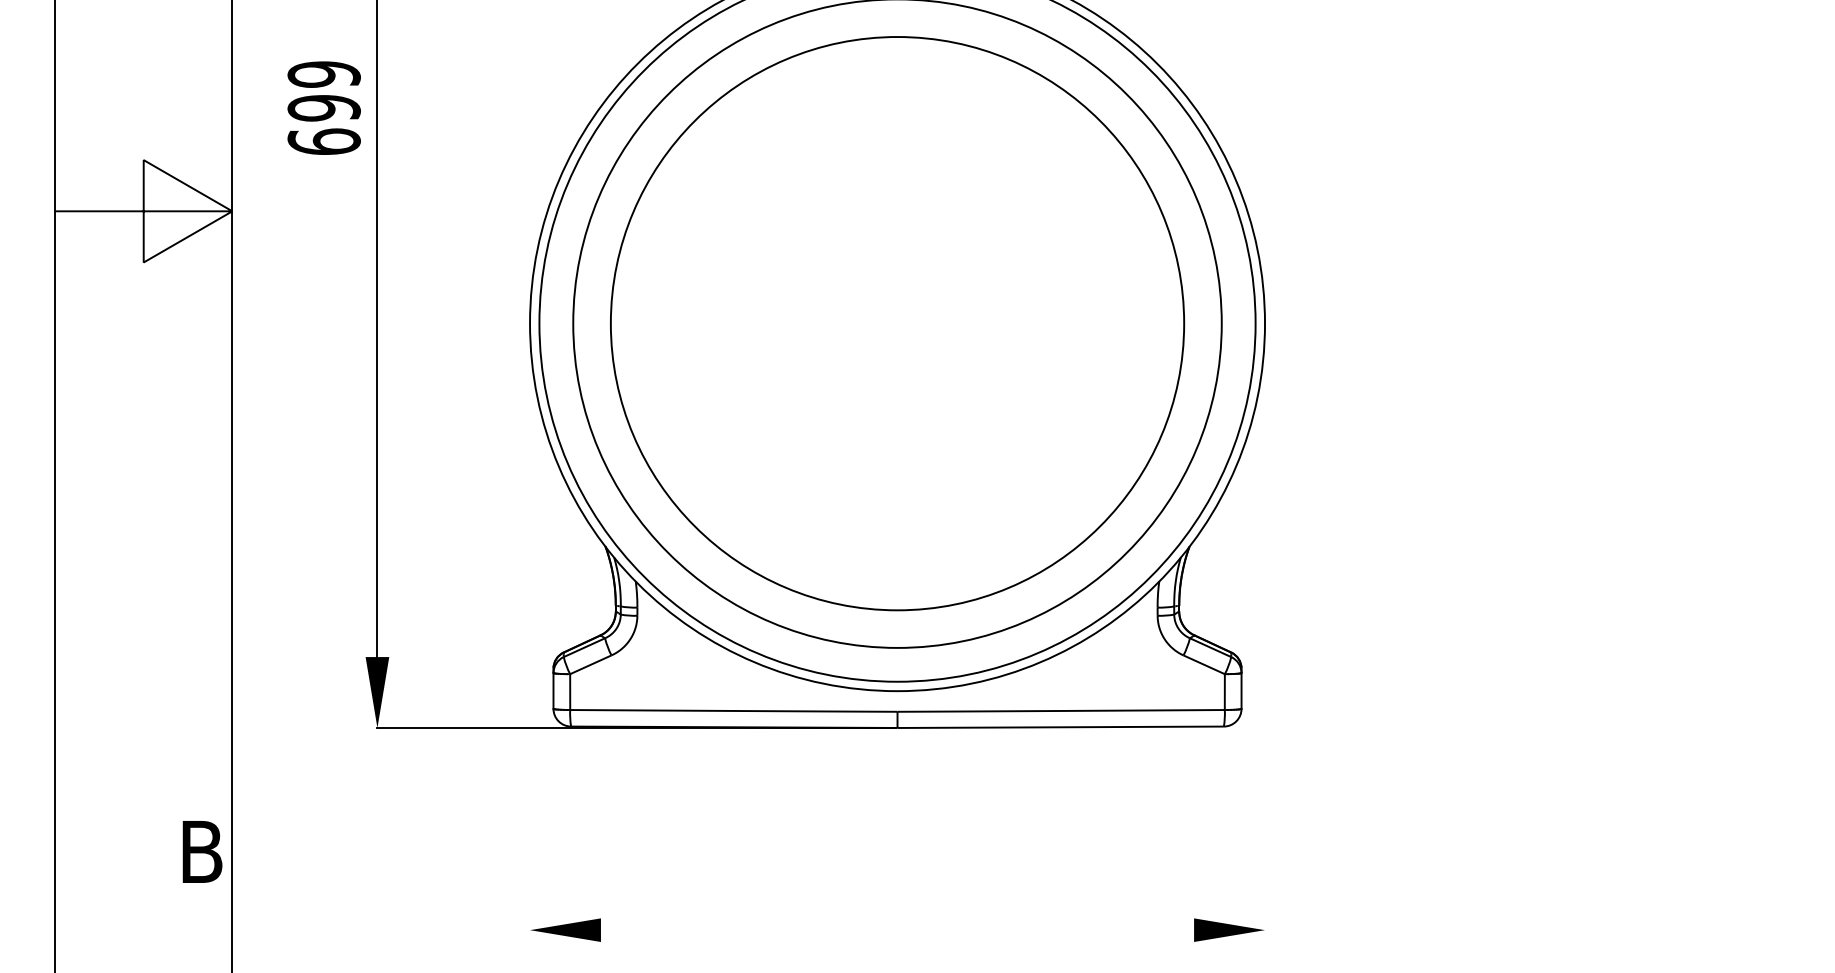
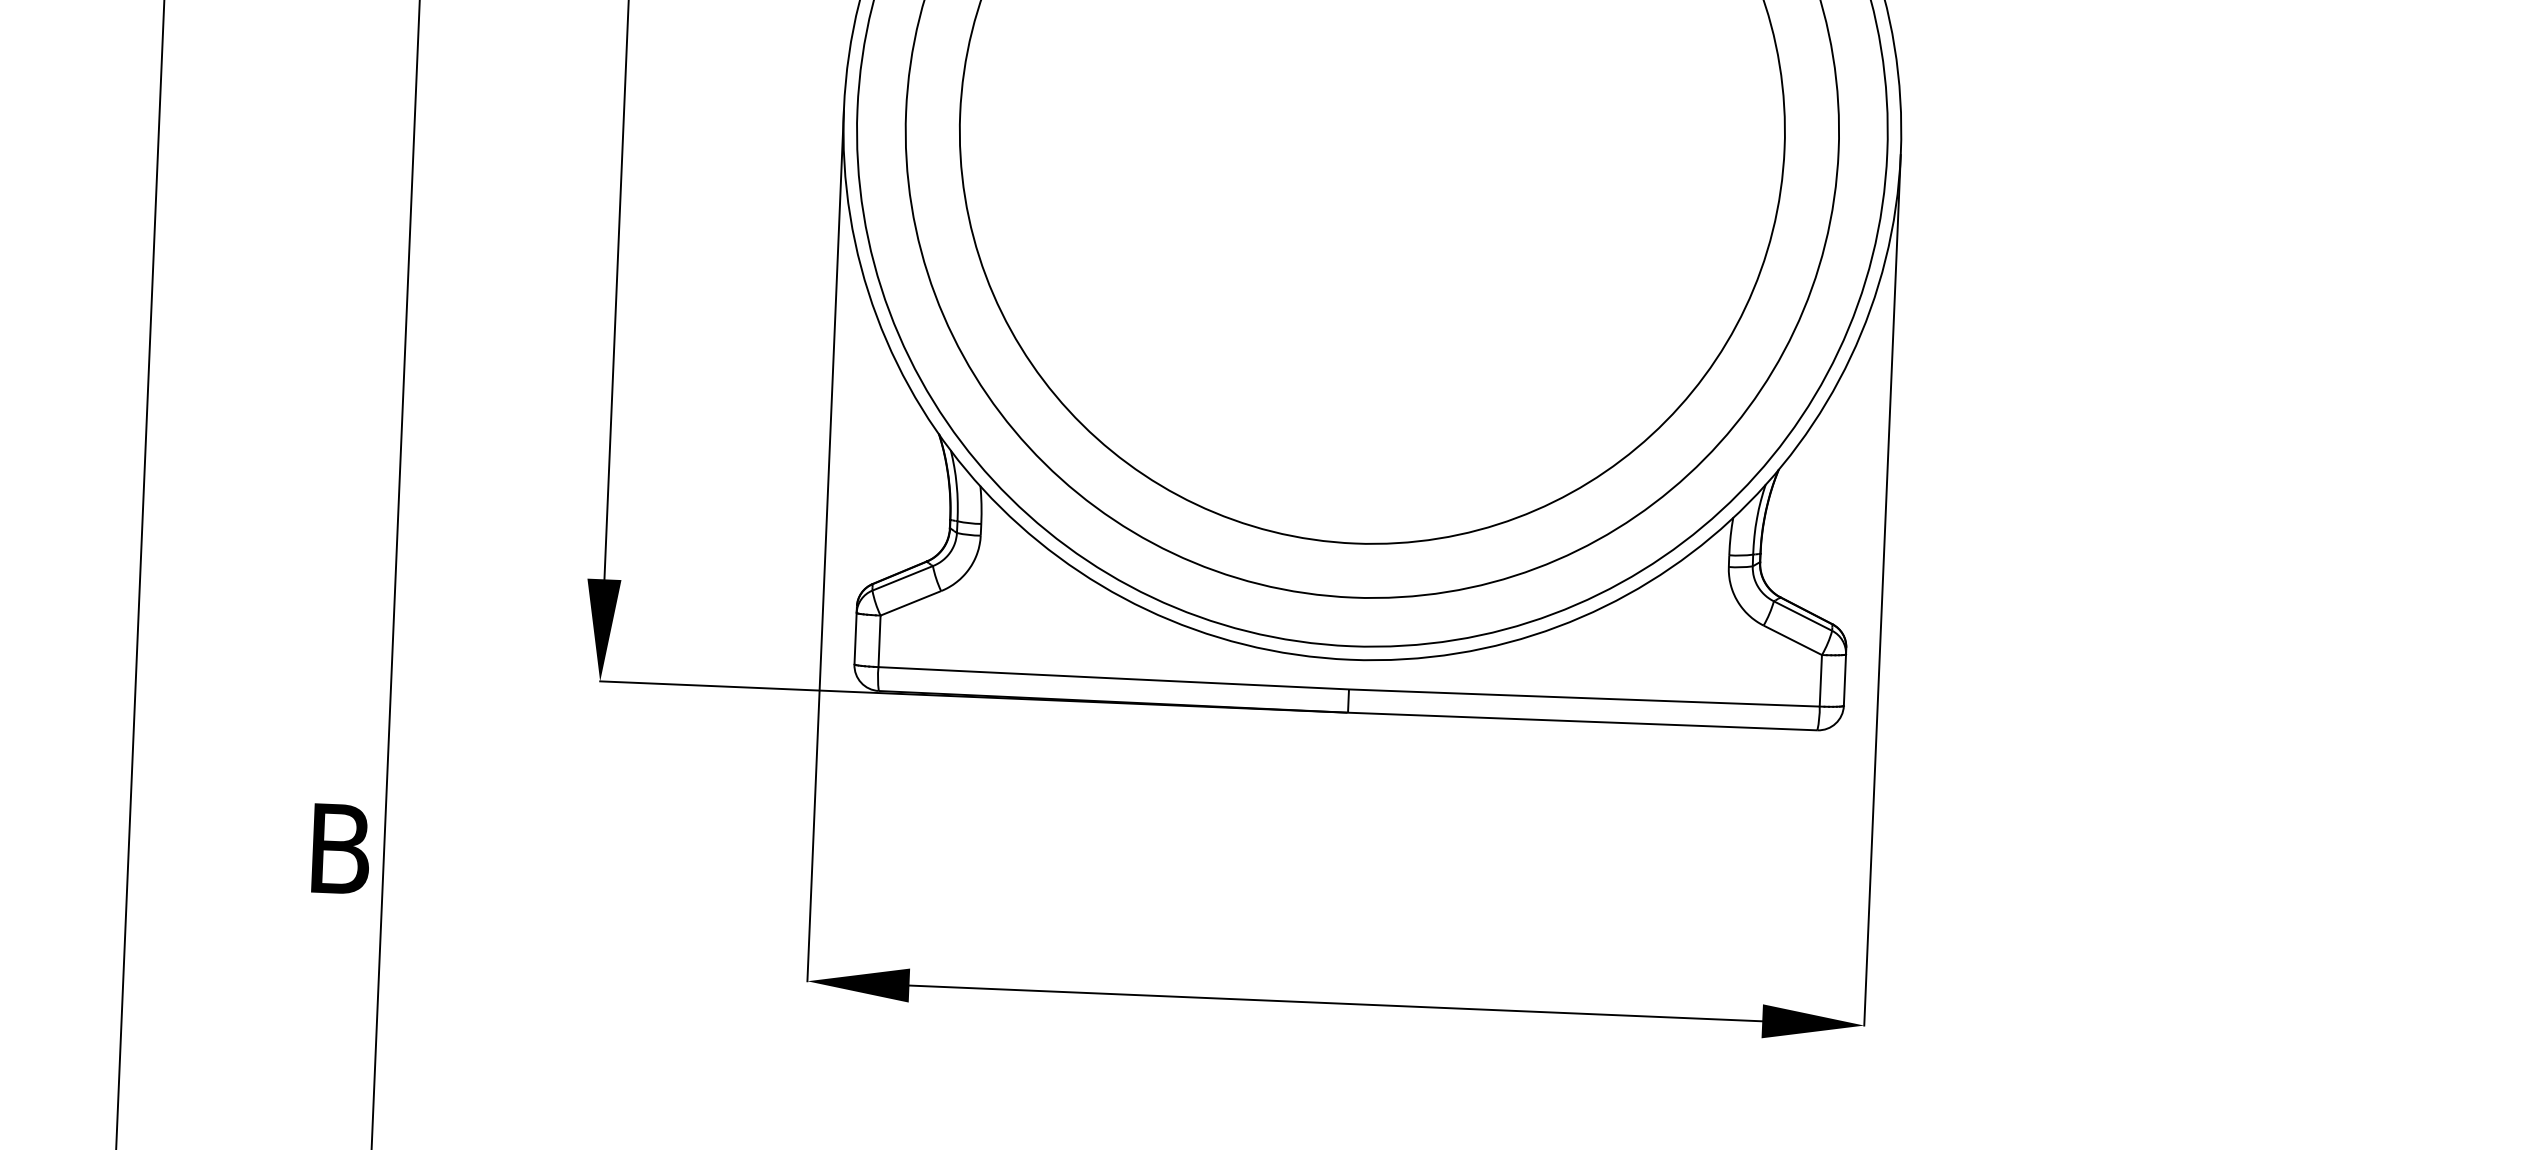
line: (530, 627) -> (826, 546), added
line: (1265, 627) -> (1883, 590), added
line: (897, 930) -> (1335, 1003), added

